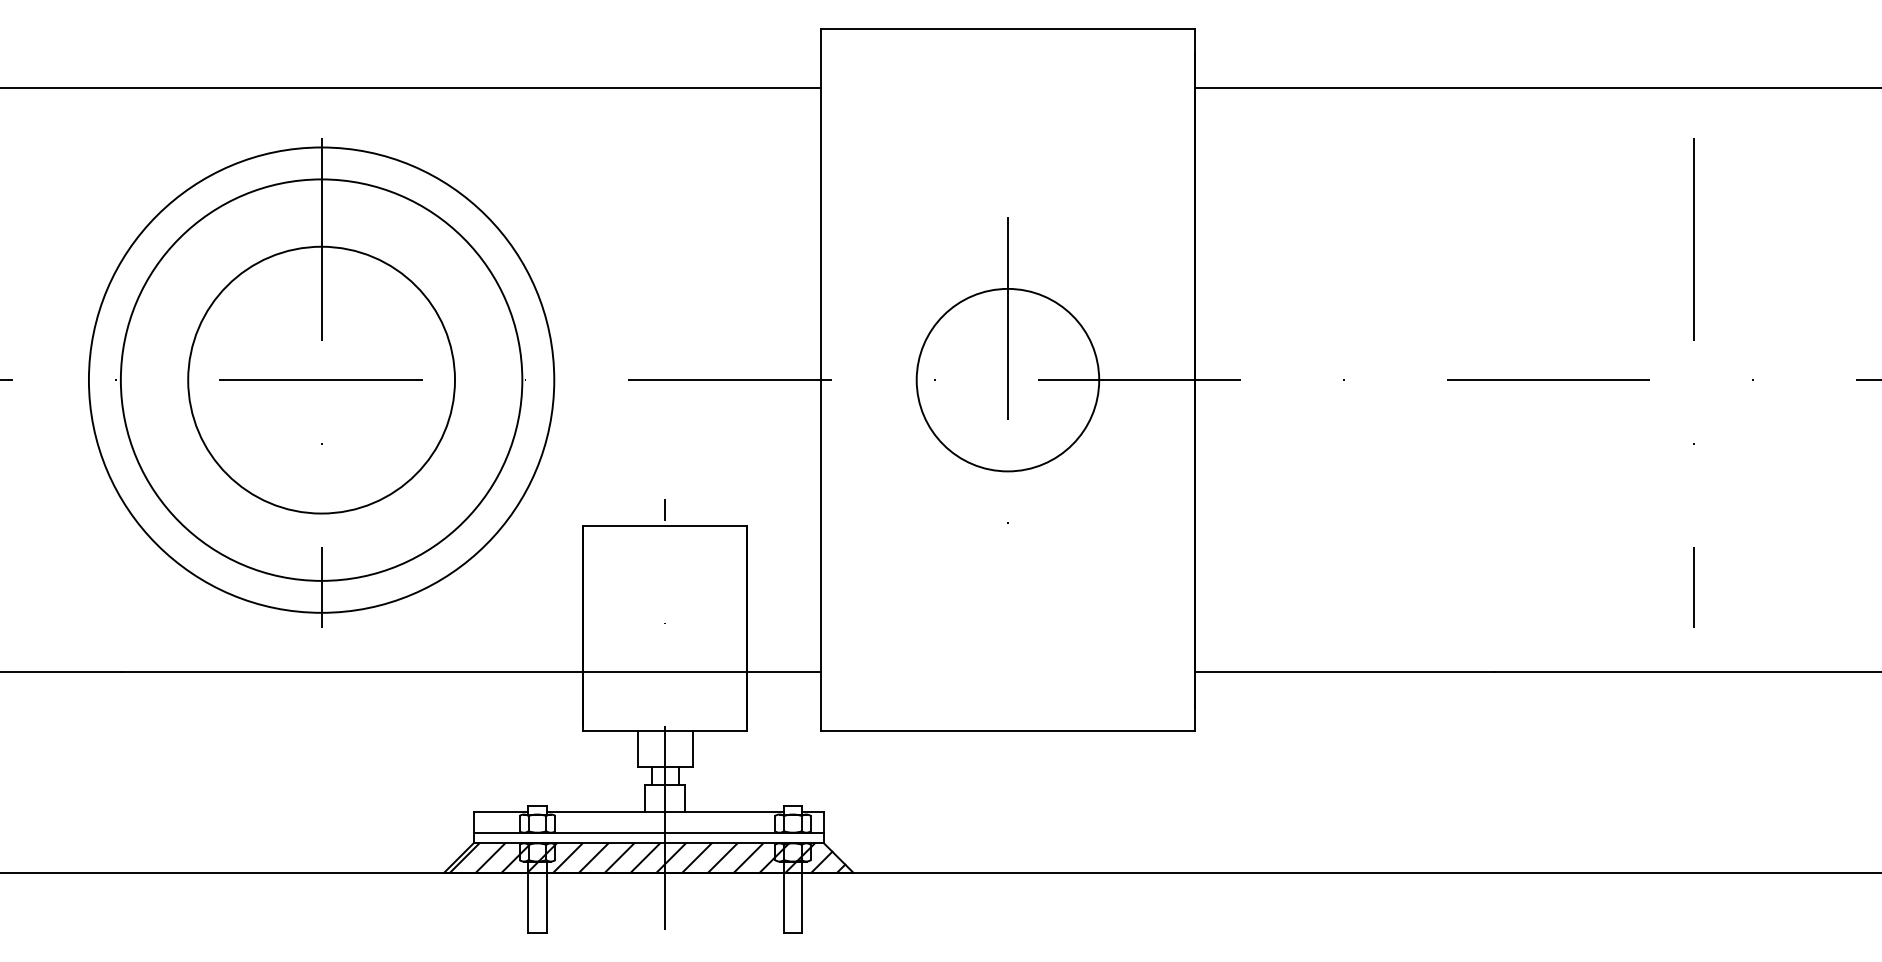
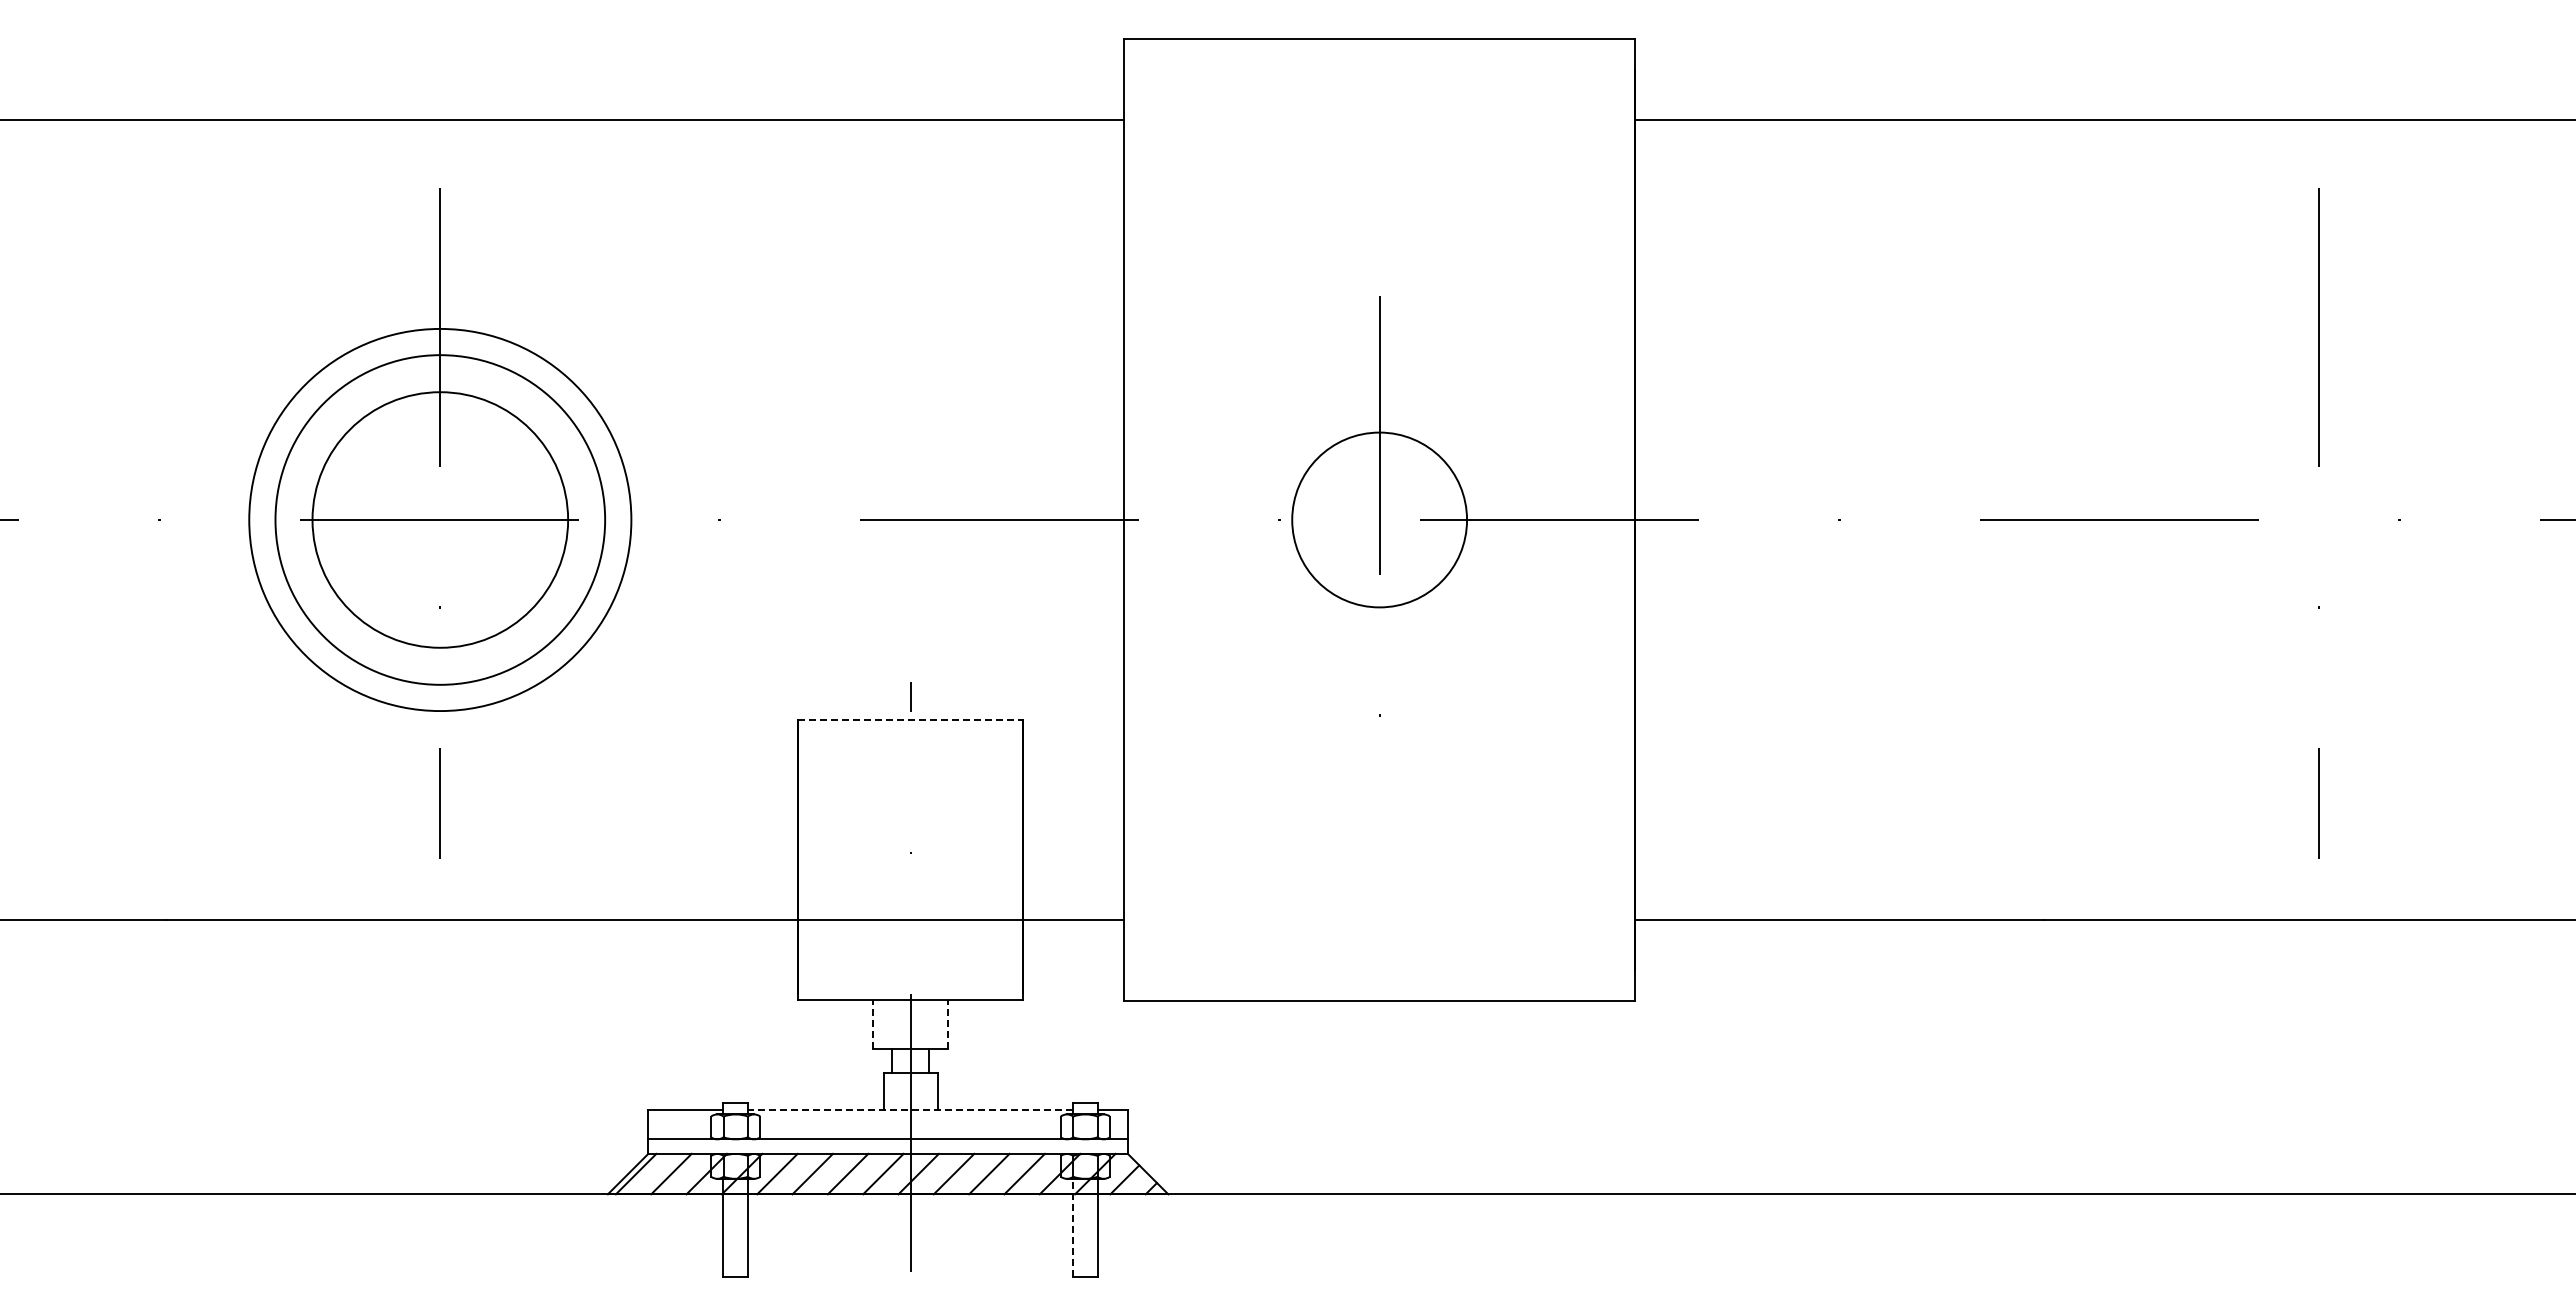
circle: (321, 379) -> (439, 519), size x0.6
circle: (321, 379) -> (439, 519), size x0.7
circle: (321, 379) -> (440, 519), size x0.6
circle: (1007, 379) -> (1379, 519), size x0.7
line: (665, 526) -> (911, 720), solid -> dashed
line: (638, 748) -> (873, 1024), solid -> dashed
line: (692, 748) -> (948, 1024), solid -> dashed
line: (665, 811) -> (910, 1110), solid -> dashed
line: (783, 897) -> (1072, 1227), solid -> dashed

